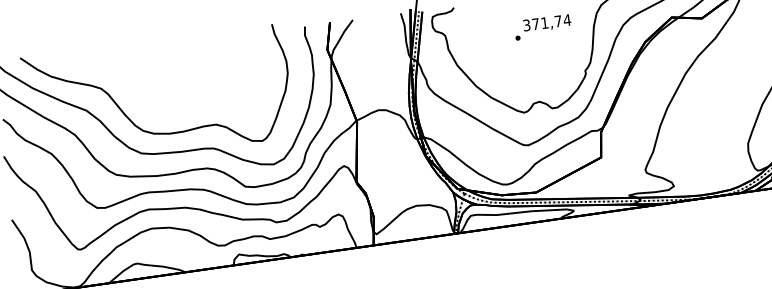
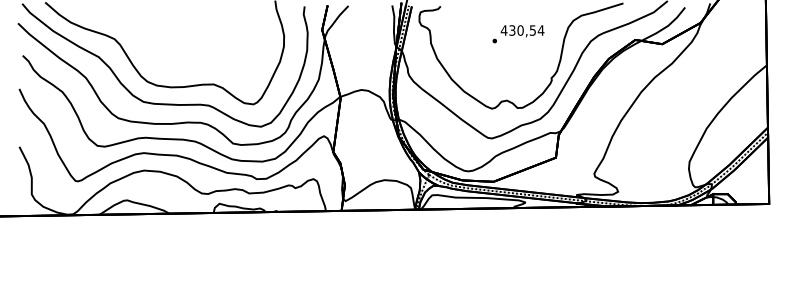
text: (541, 23) -> (517, 30), 371,74 -> 430,54

